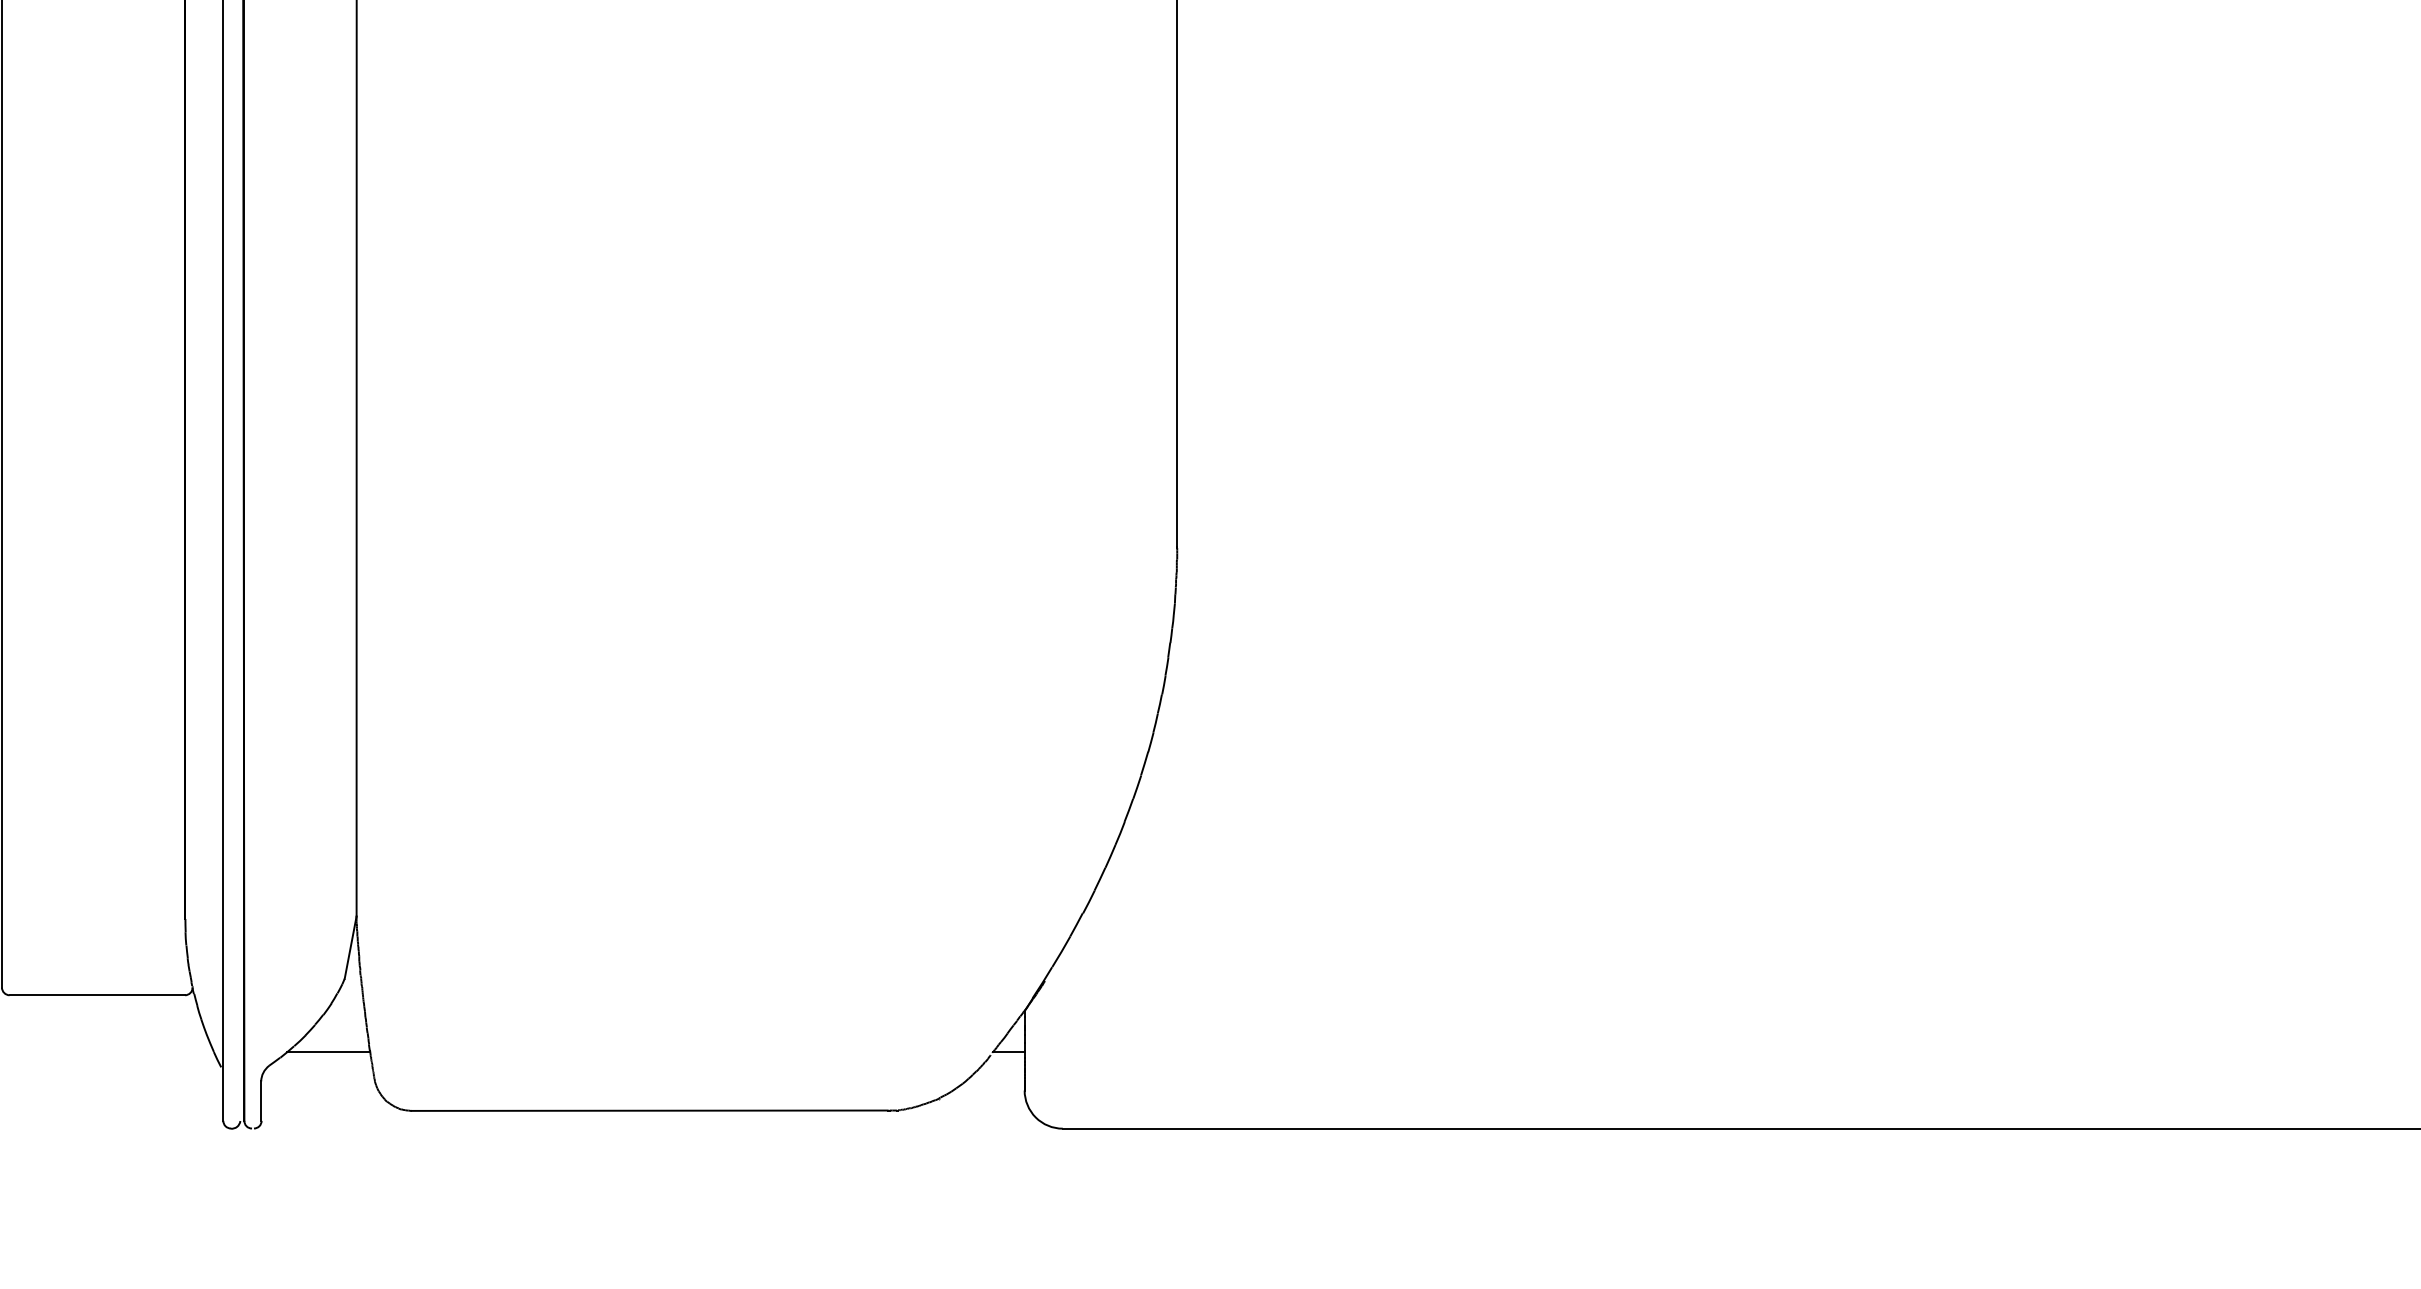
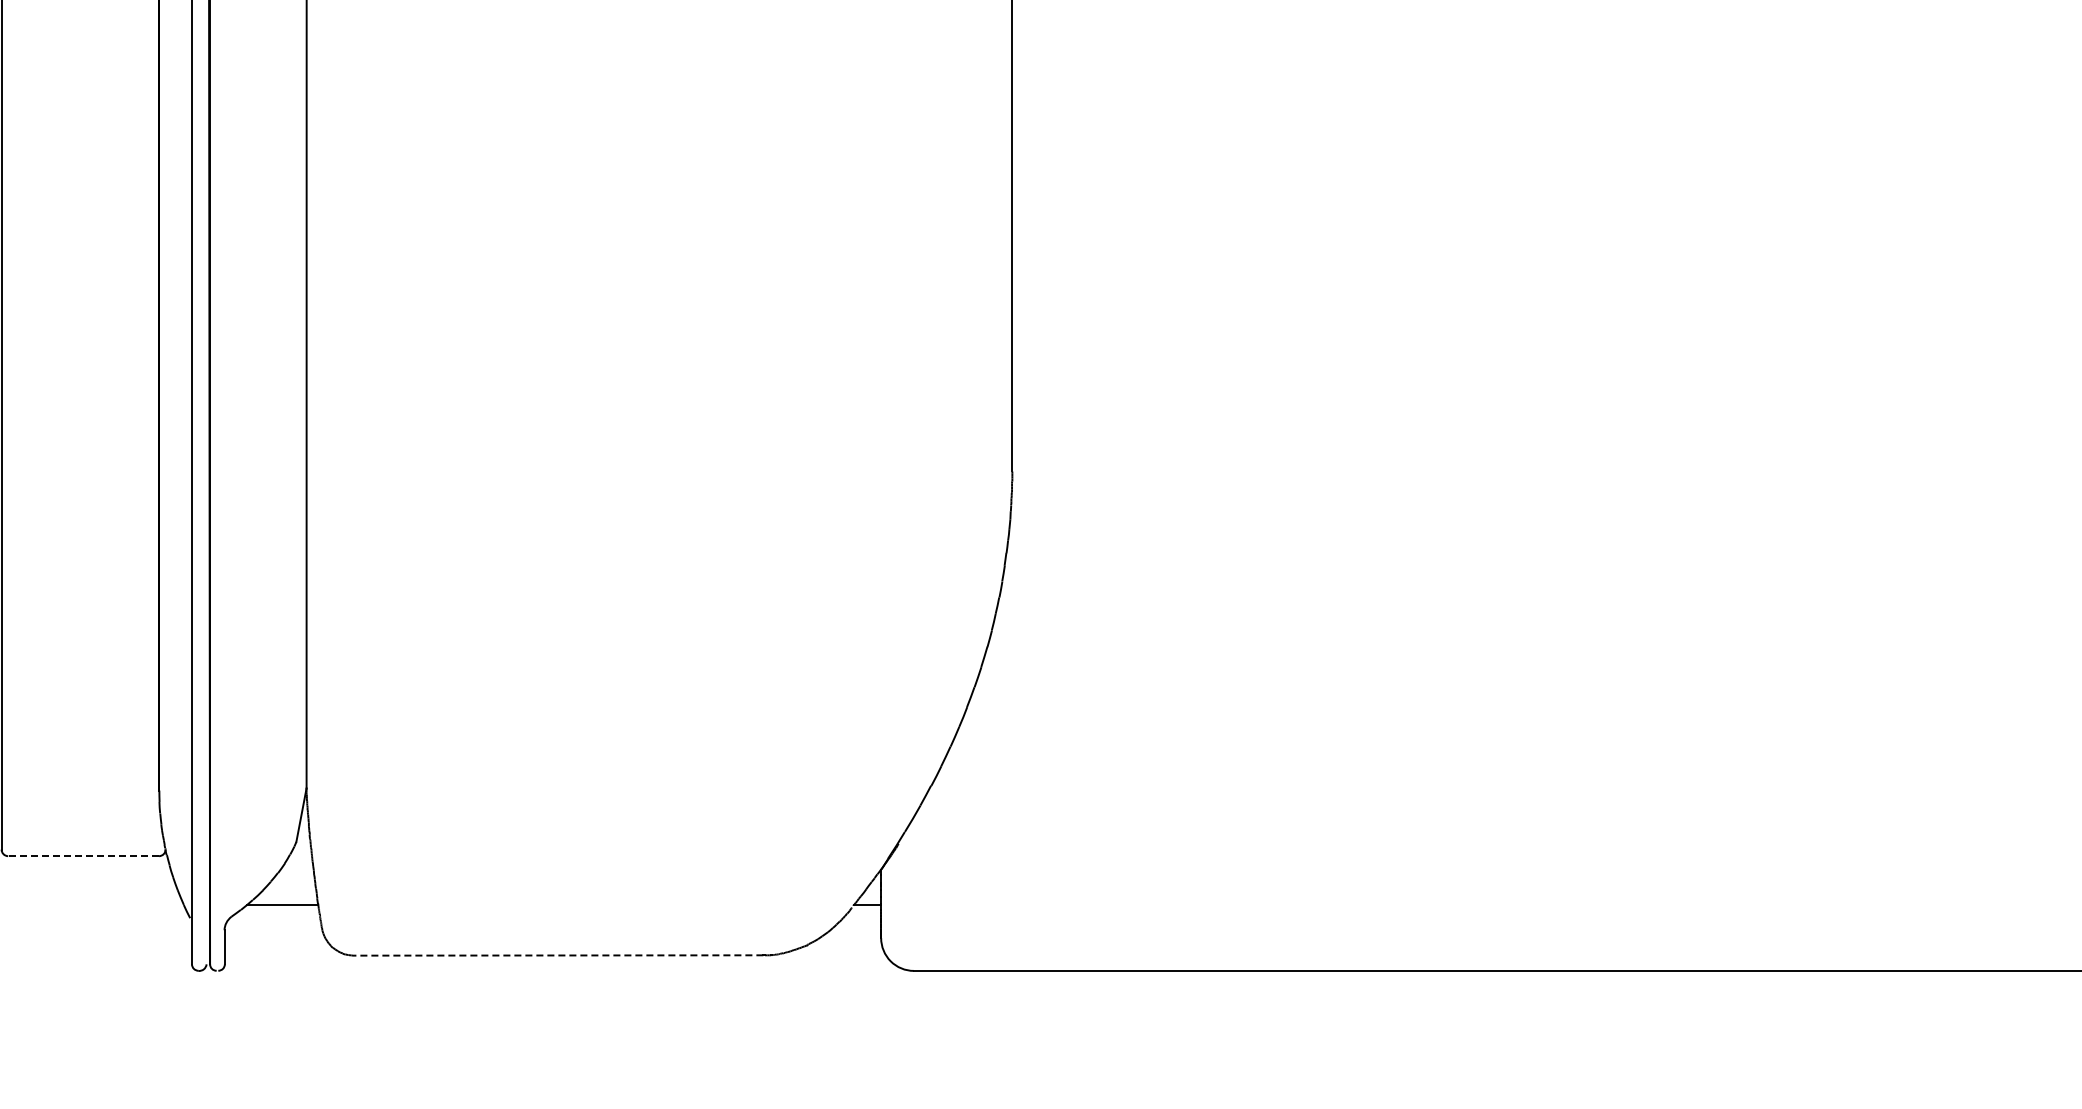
line: (97, 995) -> (83, 856), solid -> dashed
line: (649, 1110) -> (558, 955), solid -> dashed

